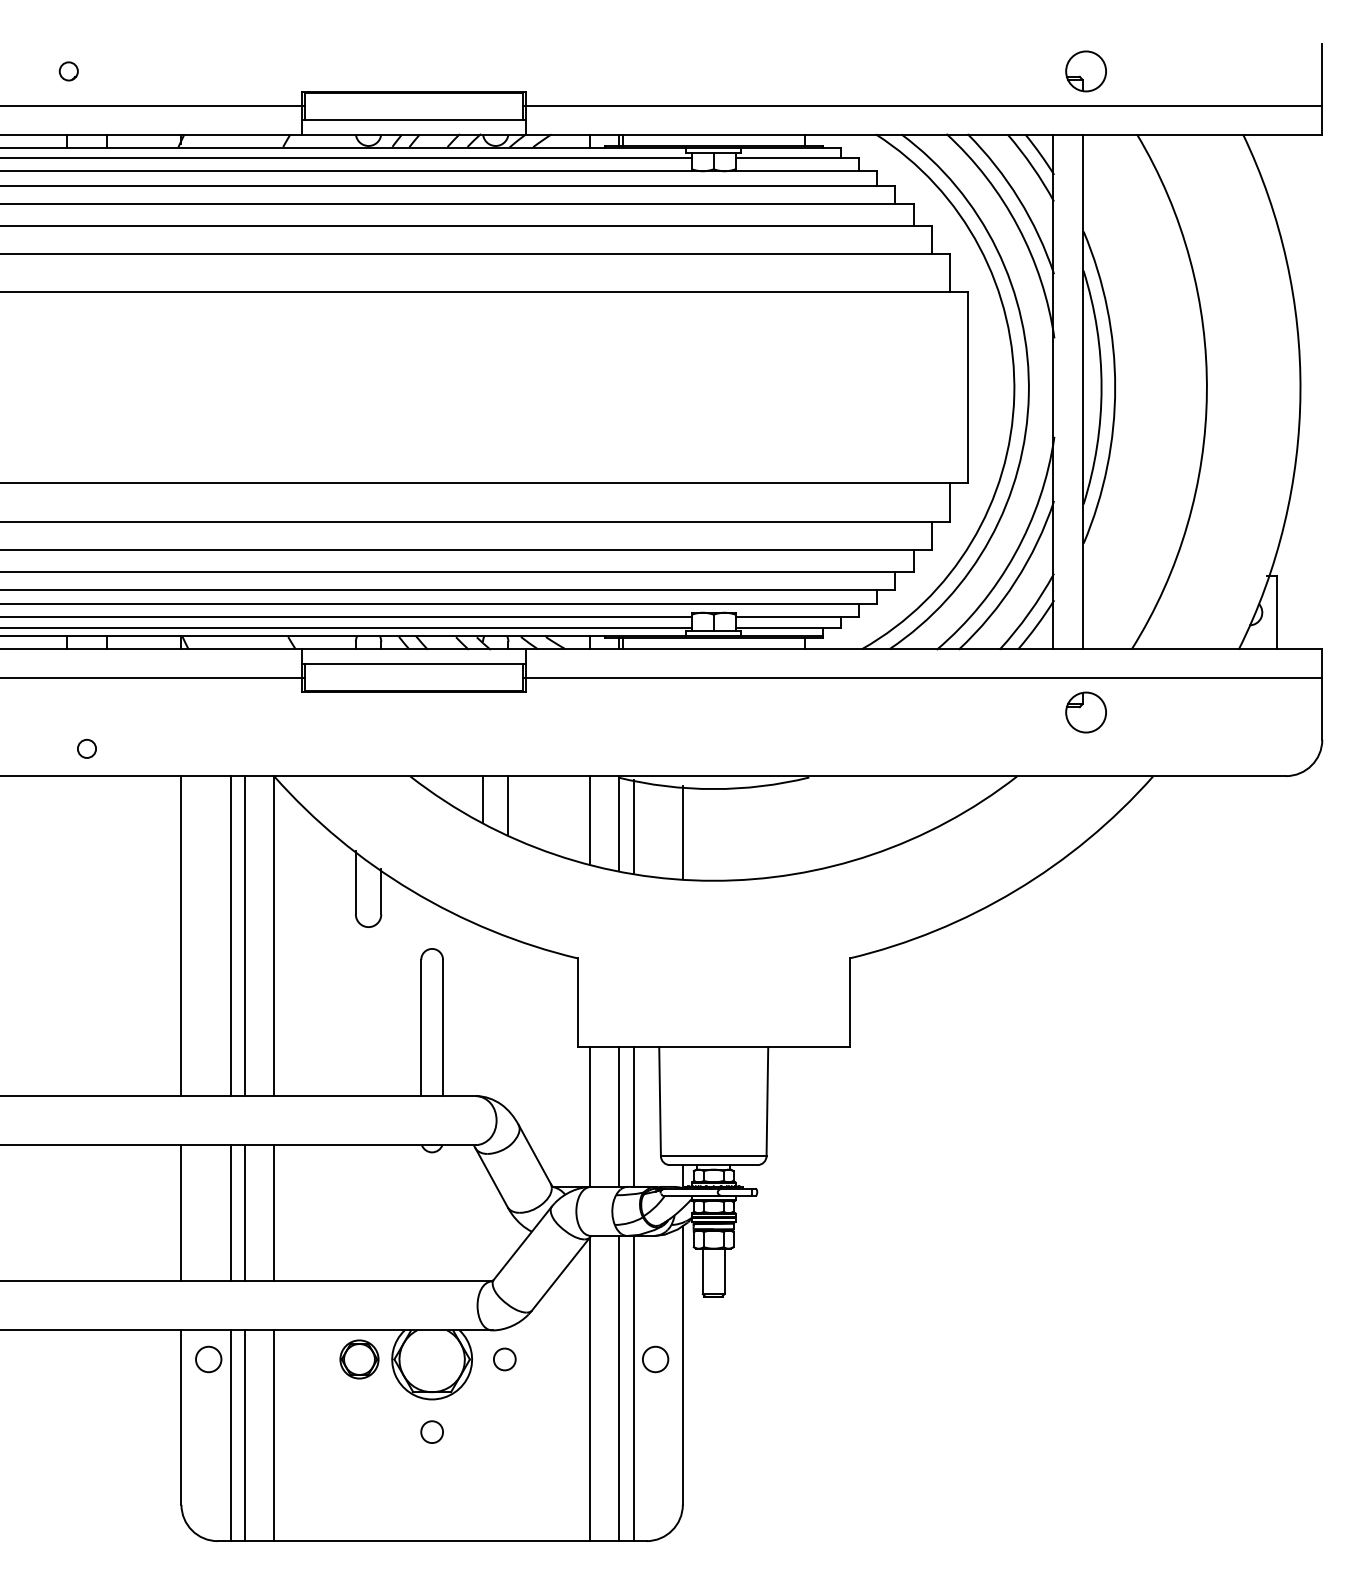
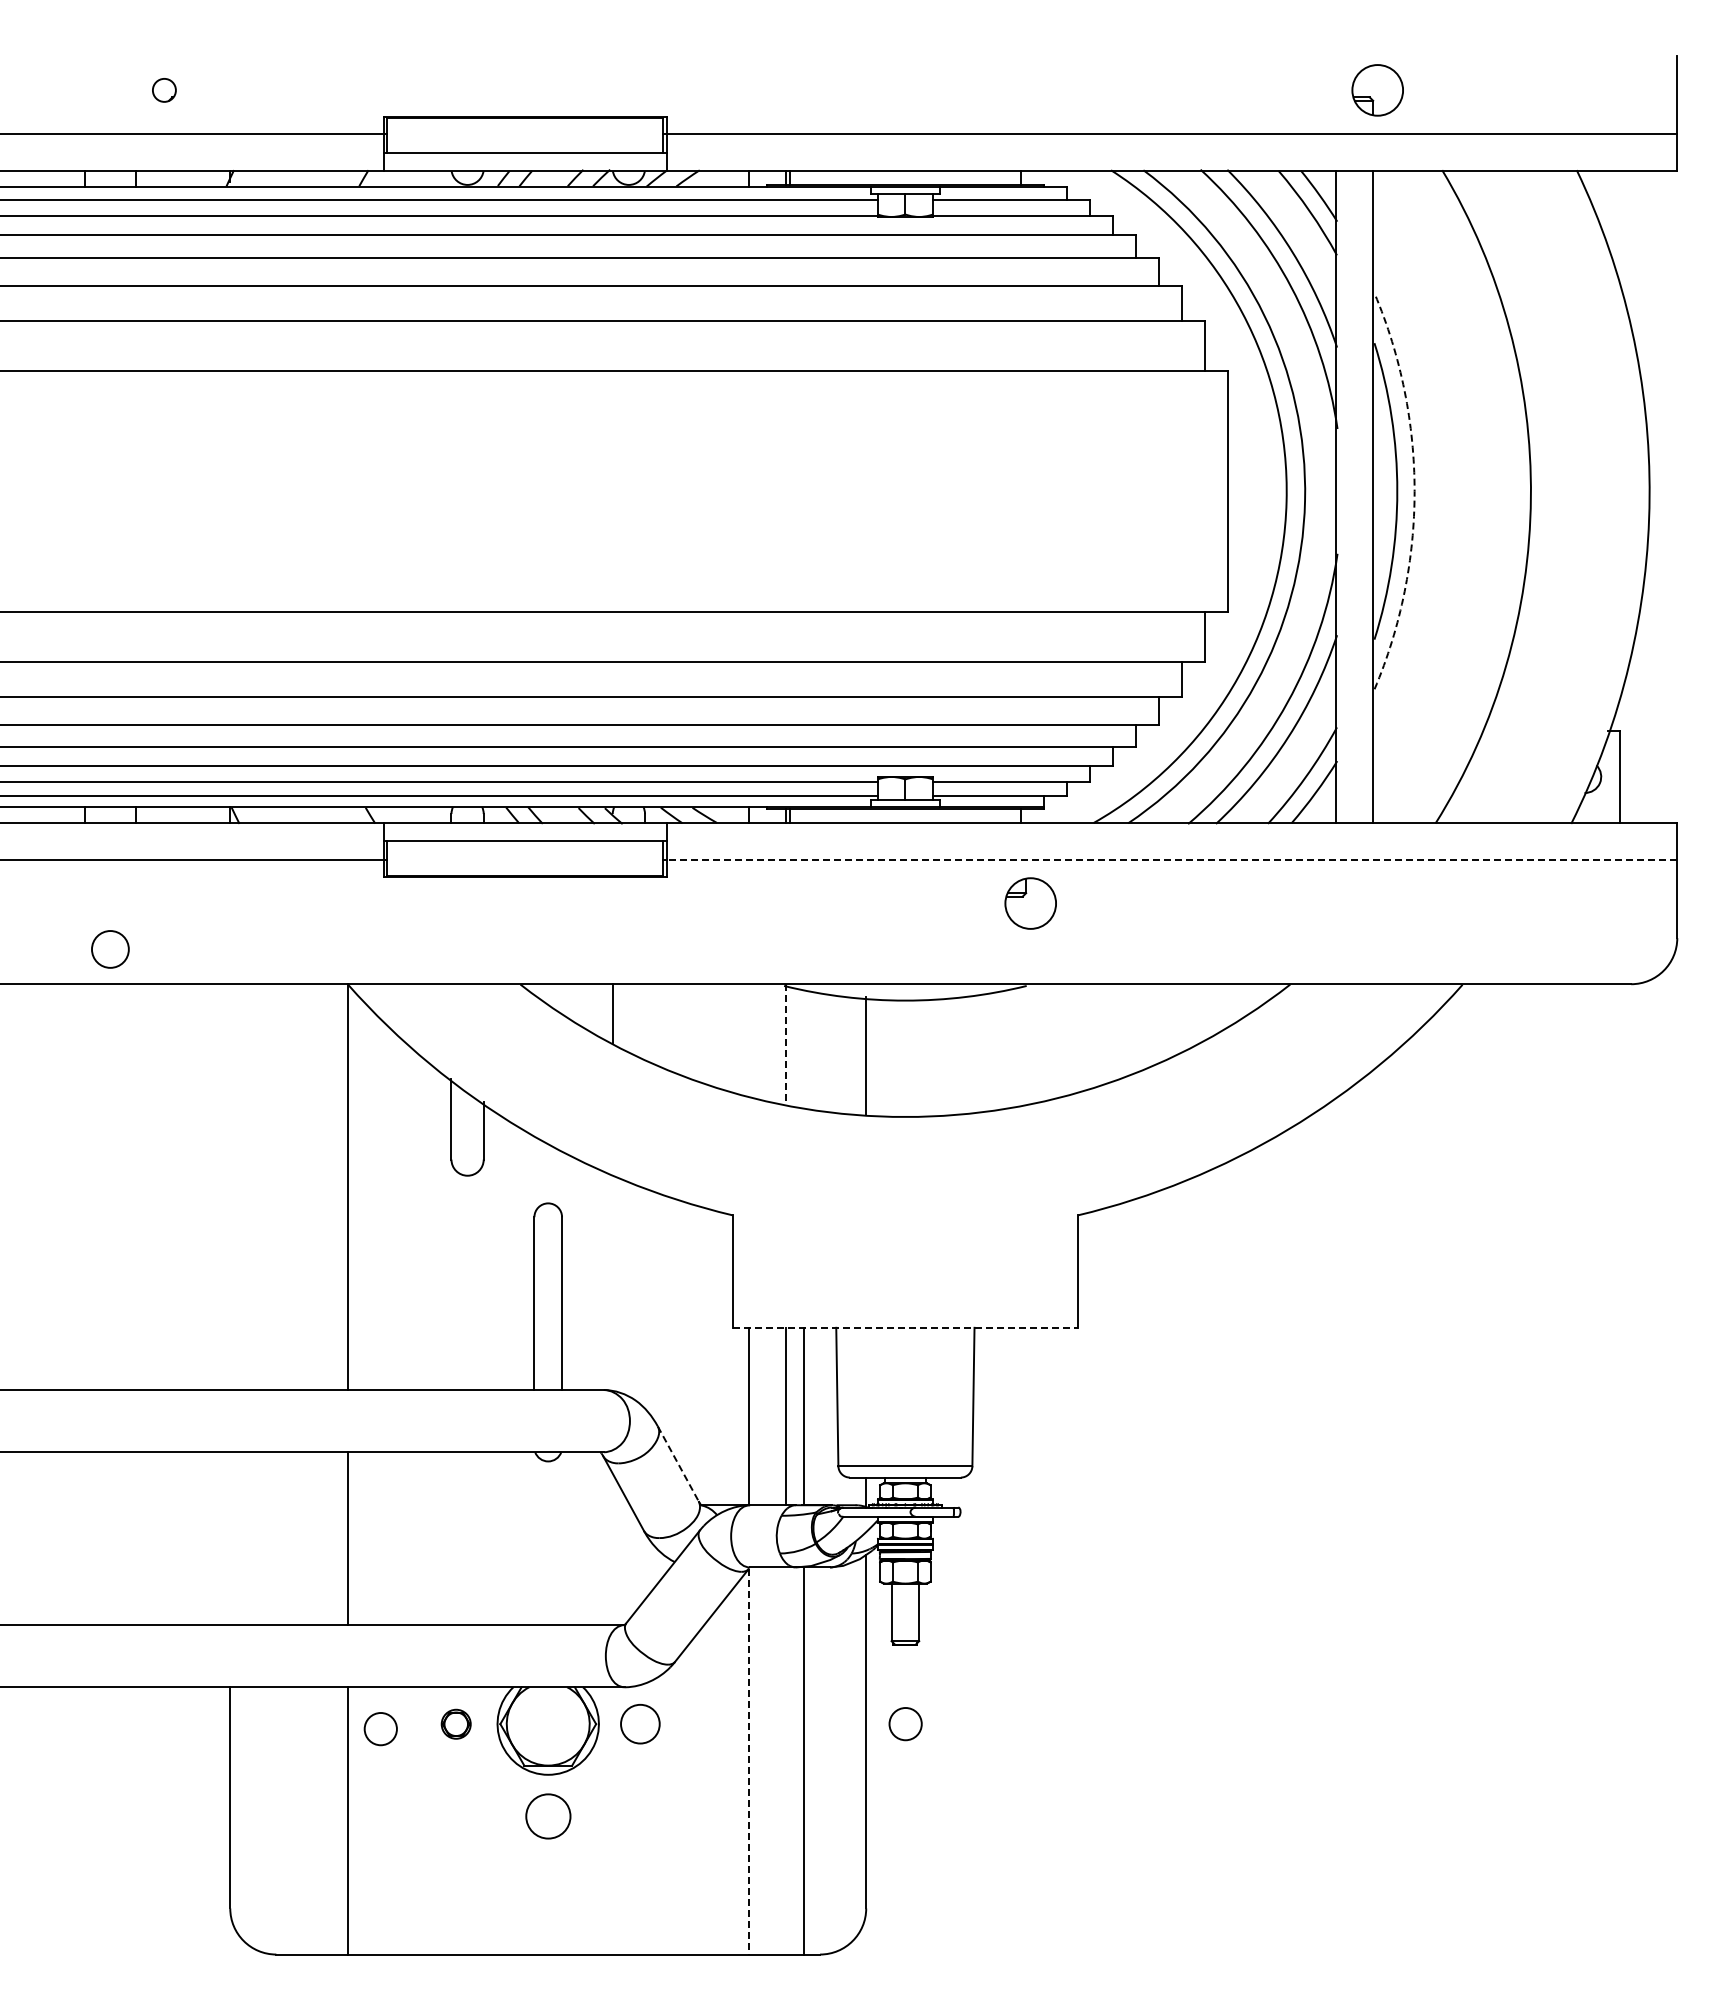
circle: (68, 71) -> (164, 90), moved
arc: (1115, 387) -> (1414, 491), solid -> dashed
line: (923, 677) -> (1171, 859), solid -> dashed
part: (1085, 712) -> (1030, 903), moved
circle: (87, 748) -> (110, 949), size x1.6
line: (508, 805) -> (645, 1021), removed
line: (590, 819) -> (748, 1039), removed
line: (619, 823) -> (785, 1044), solid -> dashed
line: (634, 826) -> (804, 1048), removed
line: (181, 936) -> (230, 1187), removed
line: (230, 936) -> (292, 1187), removed
line: (244, 936) -> (310, 1187), removed
line: (713, 1046) -> (905, 1327), solid -> dashed
line: (534, 1154) -> (678, 1463), solid -> dashed
line: (181, 1213) -> (230, 1538), removed
line: (230, 1213) -> (292, 1538), removed
line: (244, 1213) -> (310, 1538), removed
circle: (504, 1358) -> (640, 1723), size x1.4
circle: (208, 1359) -> (380, 1729), moved
part: (359, 1359) -> (456, 1724), size x0.6
circle: (655, 1359) -> (905, 1724), moved
line: (590, 1388) -> (748, 1761), solid -> dashed
line: (619, 1388) -> (785, 1760), removed
circle: (431, 1431) -> (547, 1815), size x1.6
line: (230, 1435) -> (292, 1820), removed
line: (244, 1435) -> (310, 1820), removed

